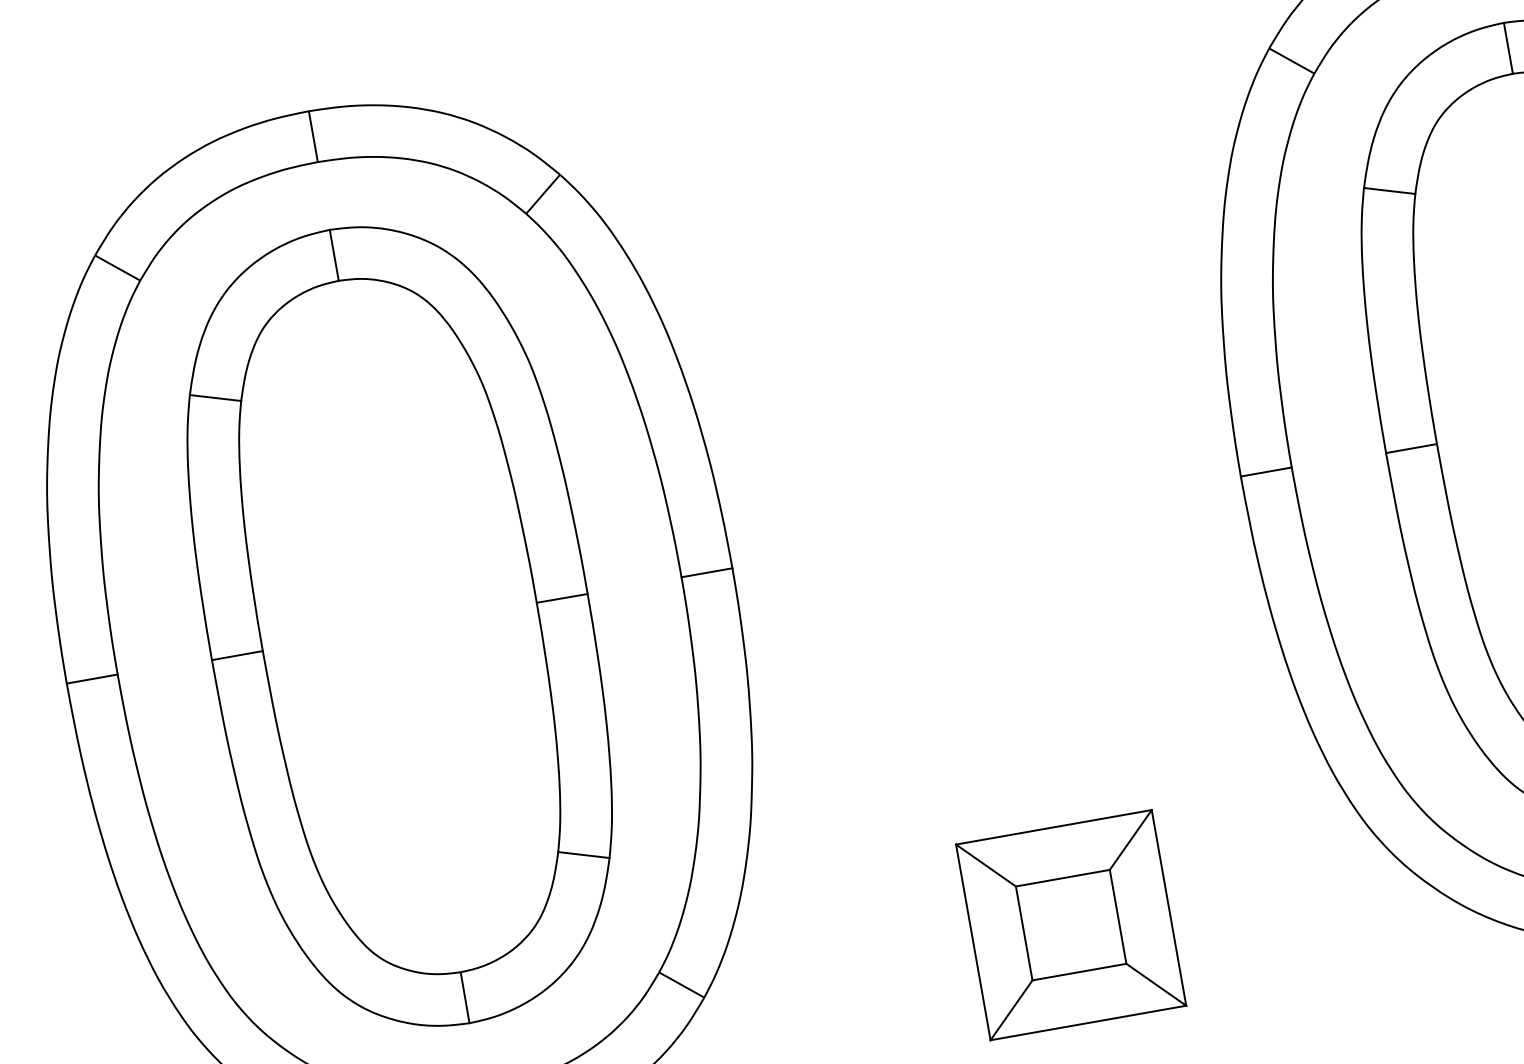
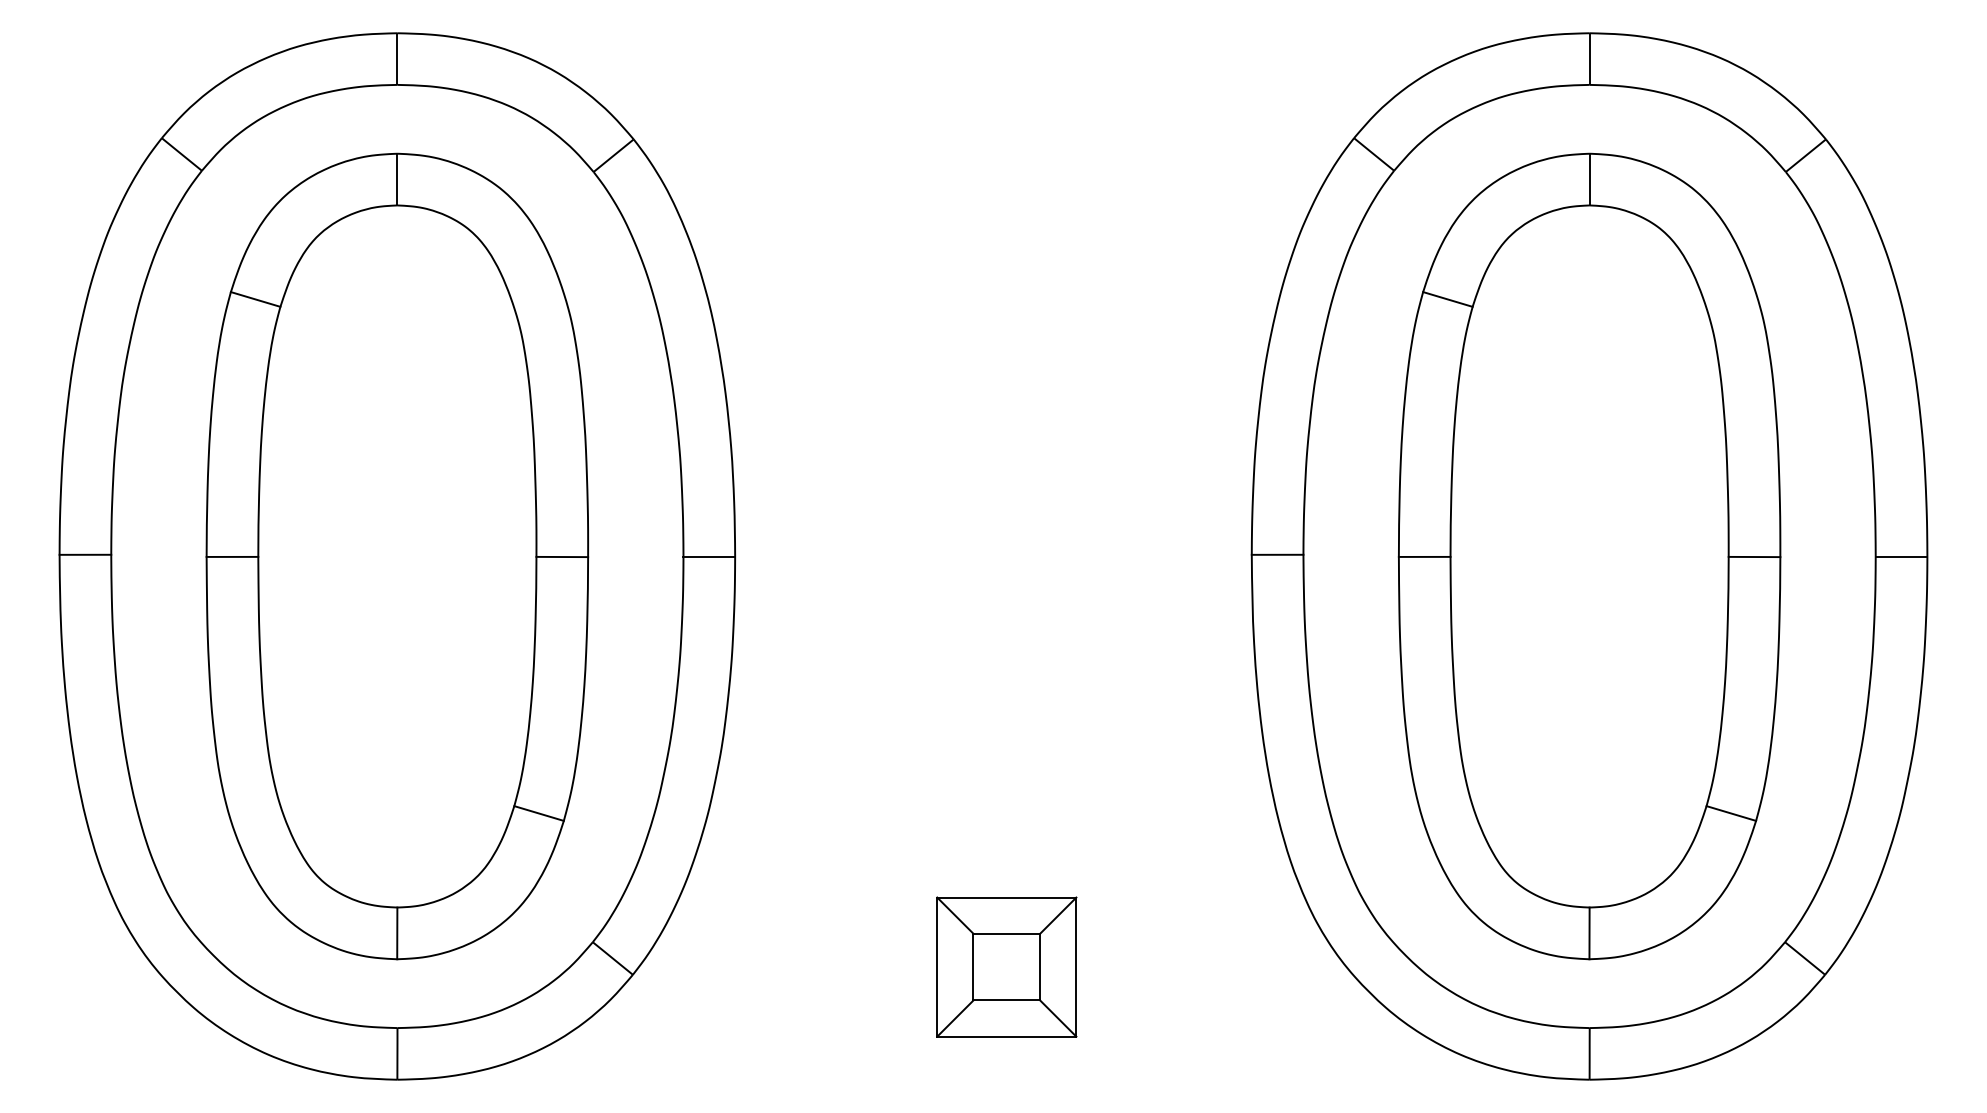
part: (1070, 924) -> (1006, 966), size x0.7

